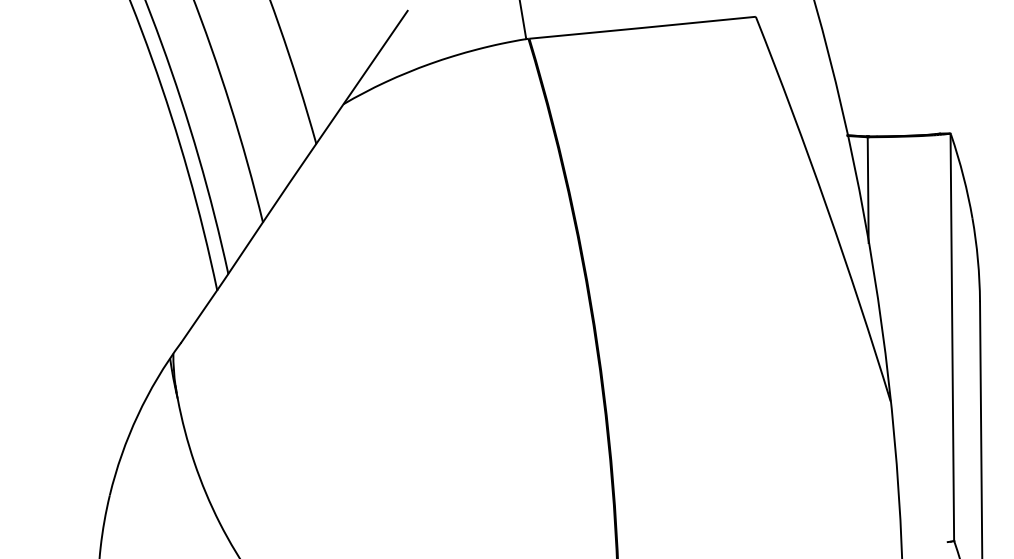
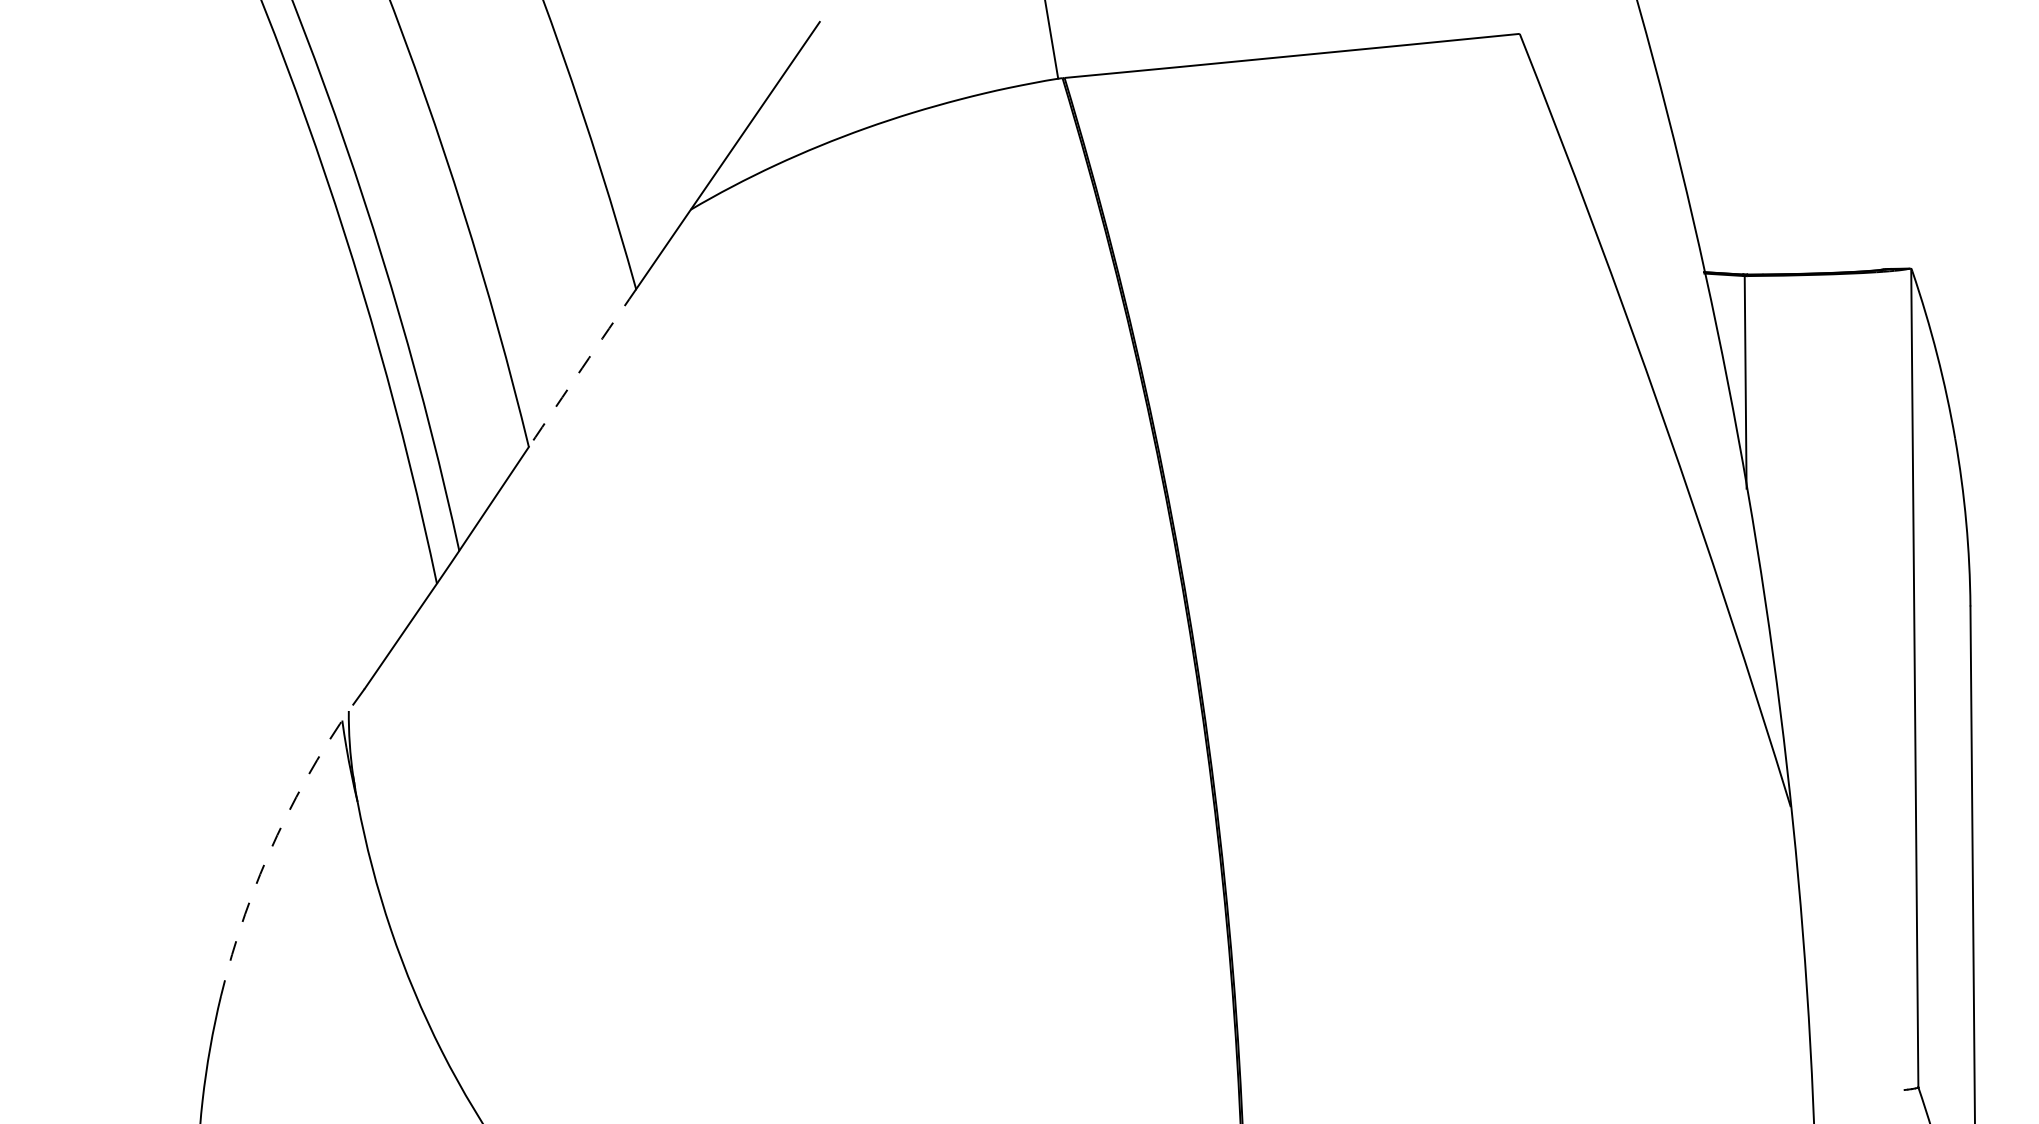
arc: (289, 183) -> (582, 369), solid -> dashed
arc: (137, 415) -> (276, 835), solid -> dashed

